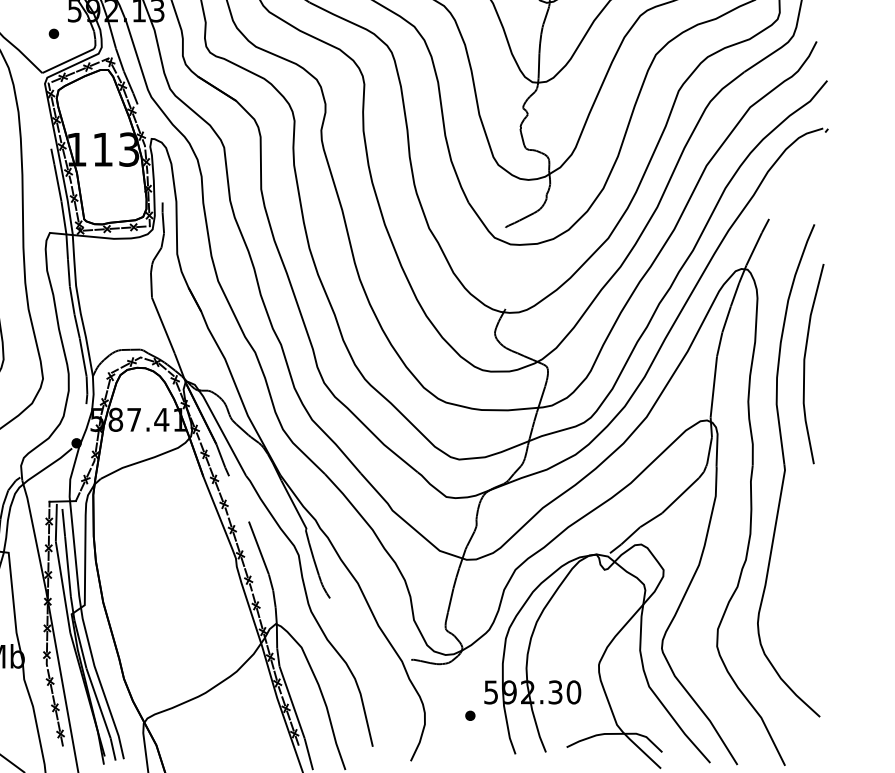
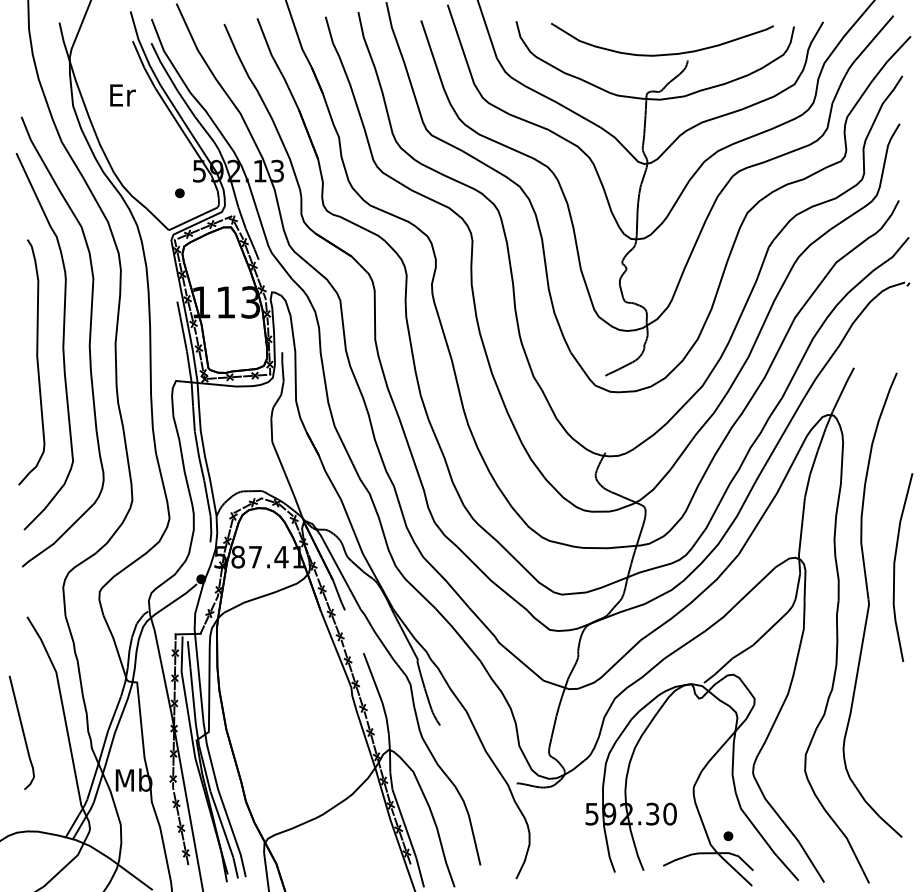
curve: (805, 363) -> (895, 567), moved
part: (470, 715) -> (728, 835), moved

